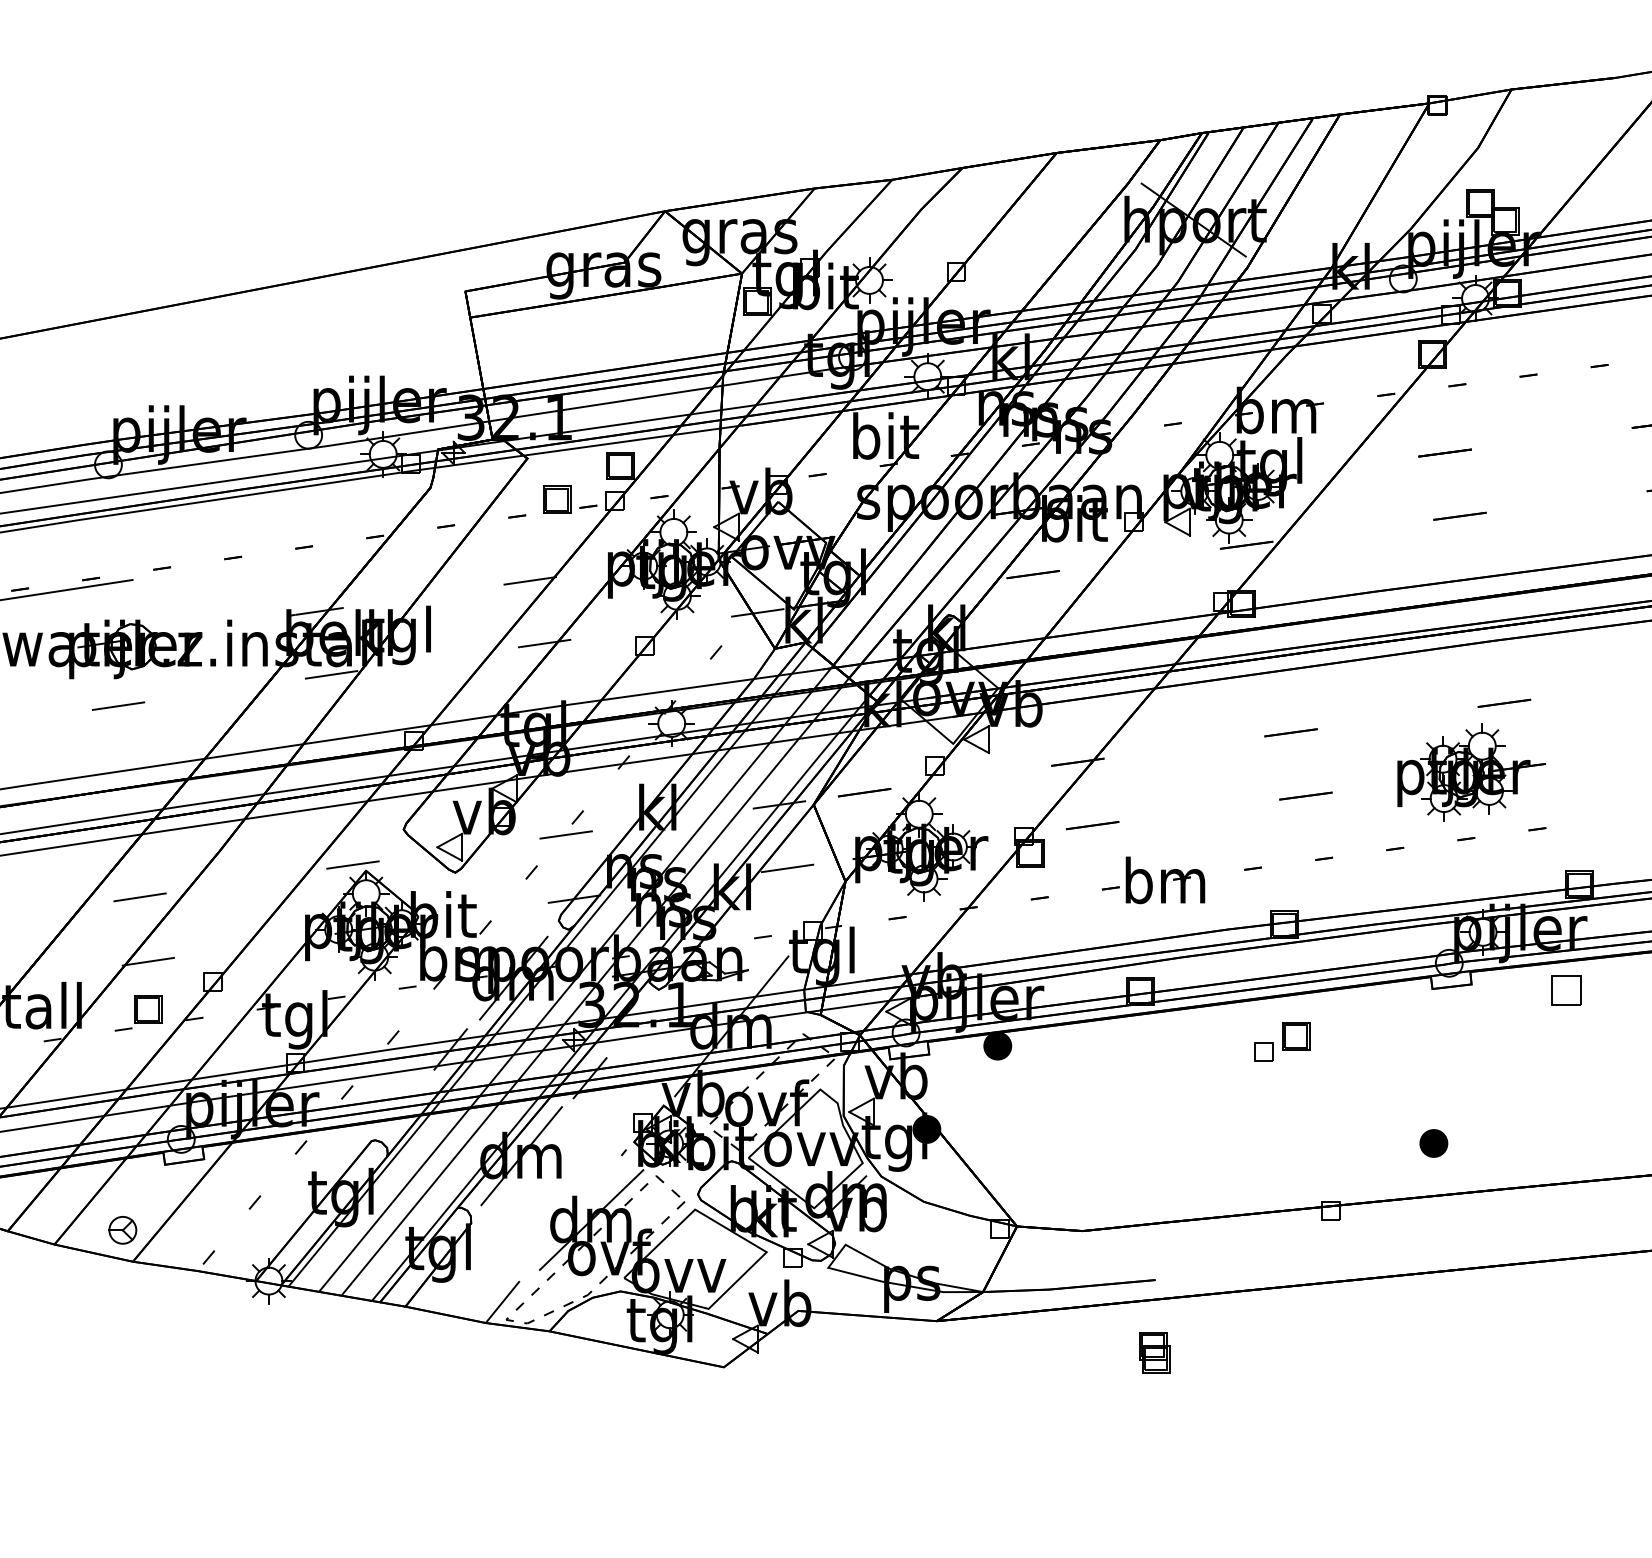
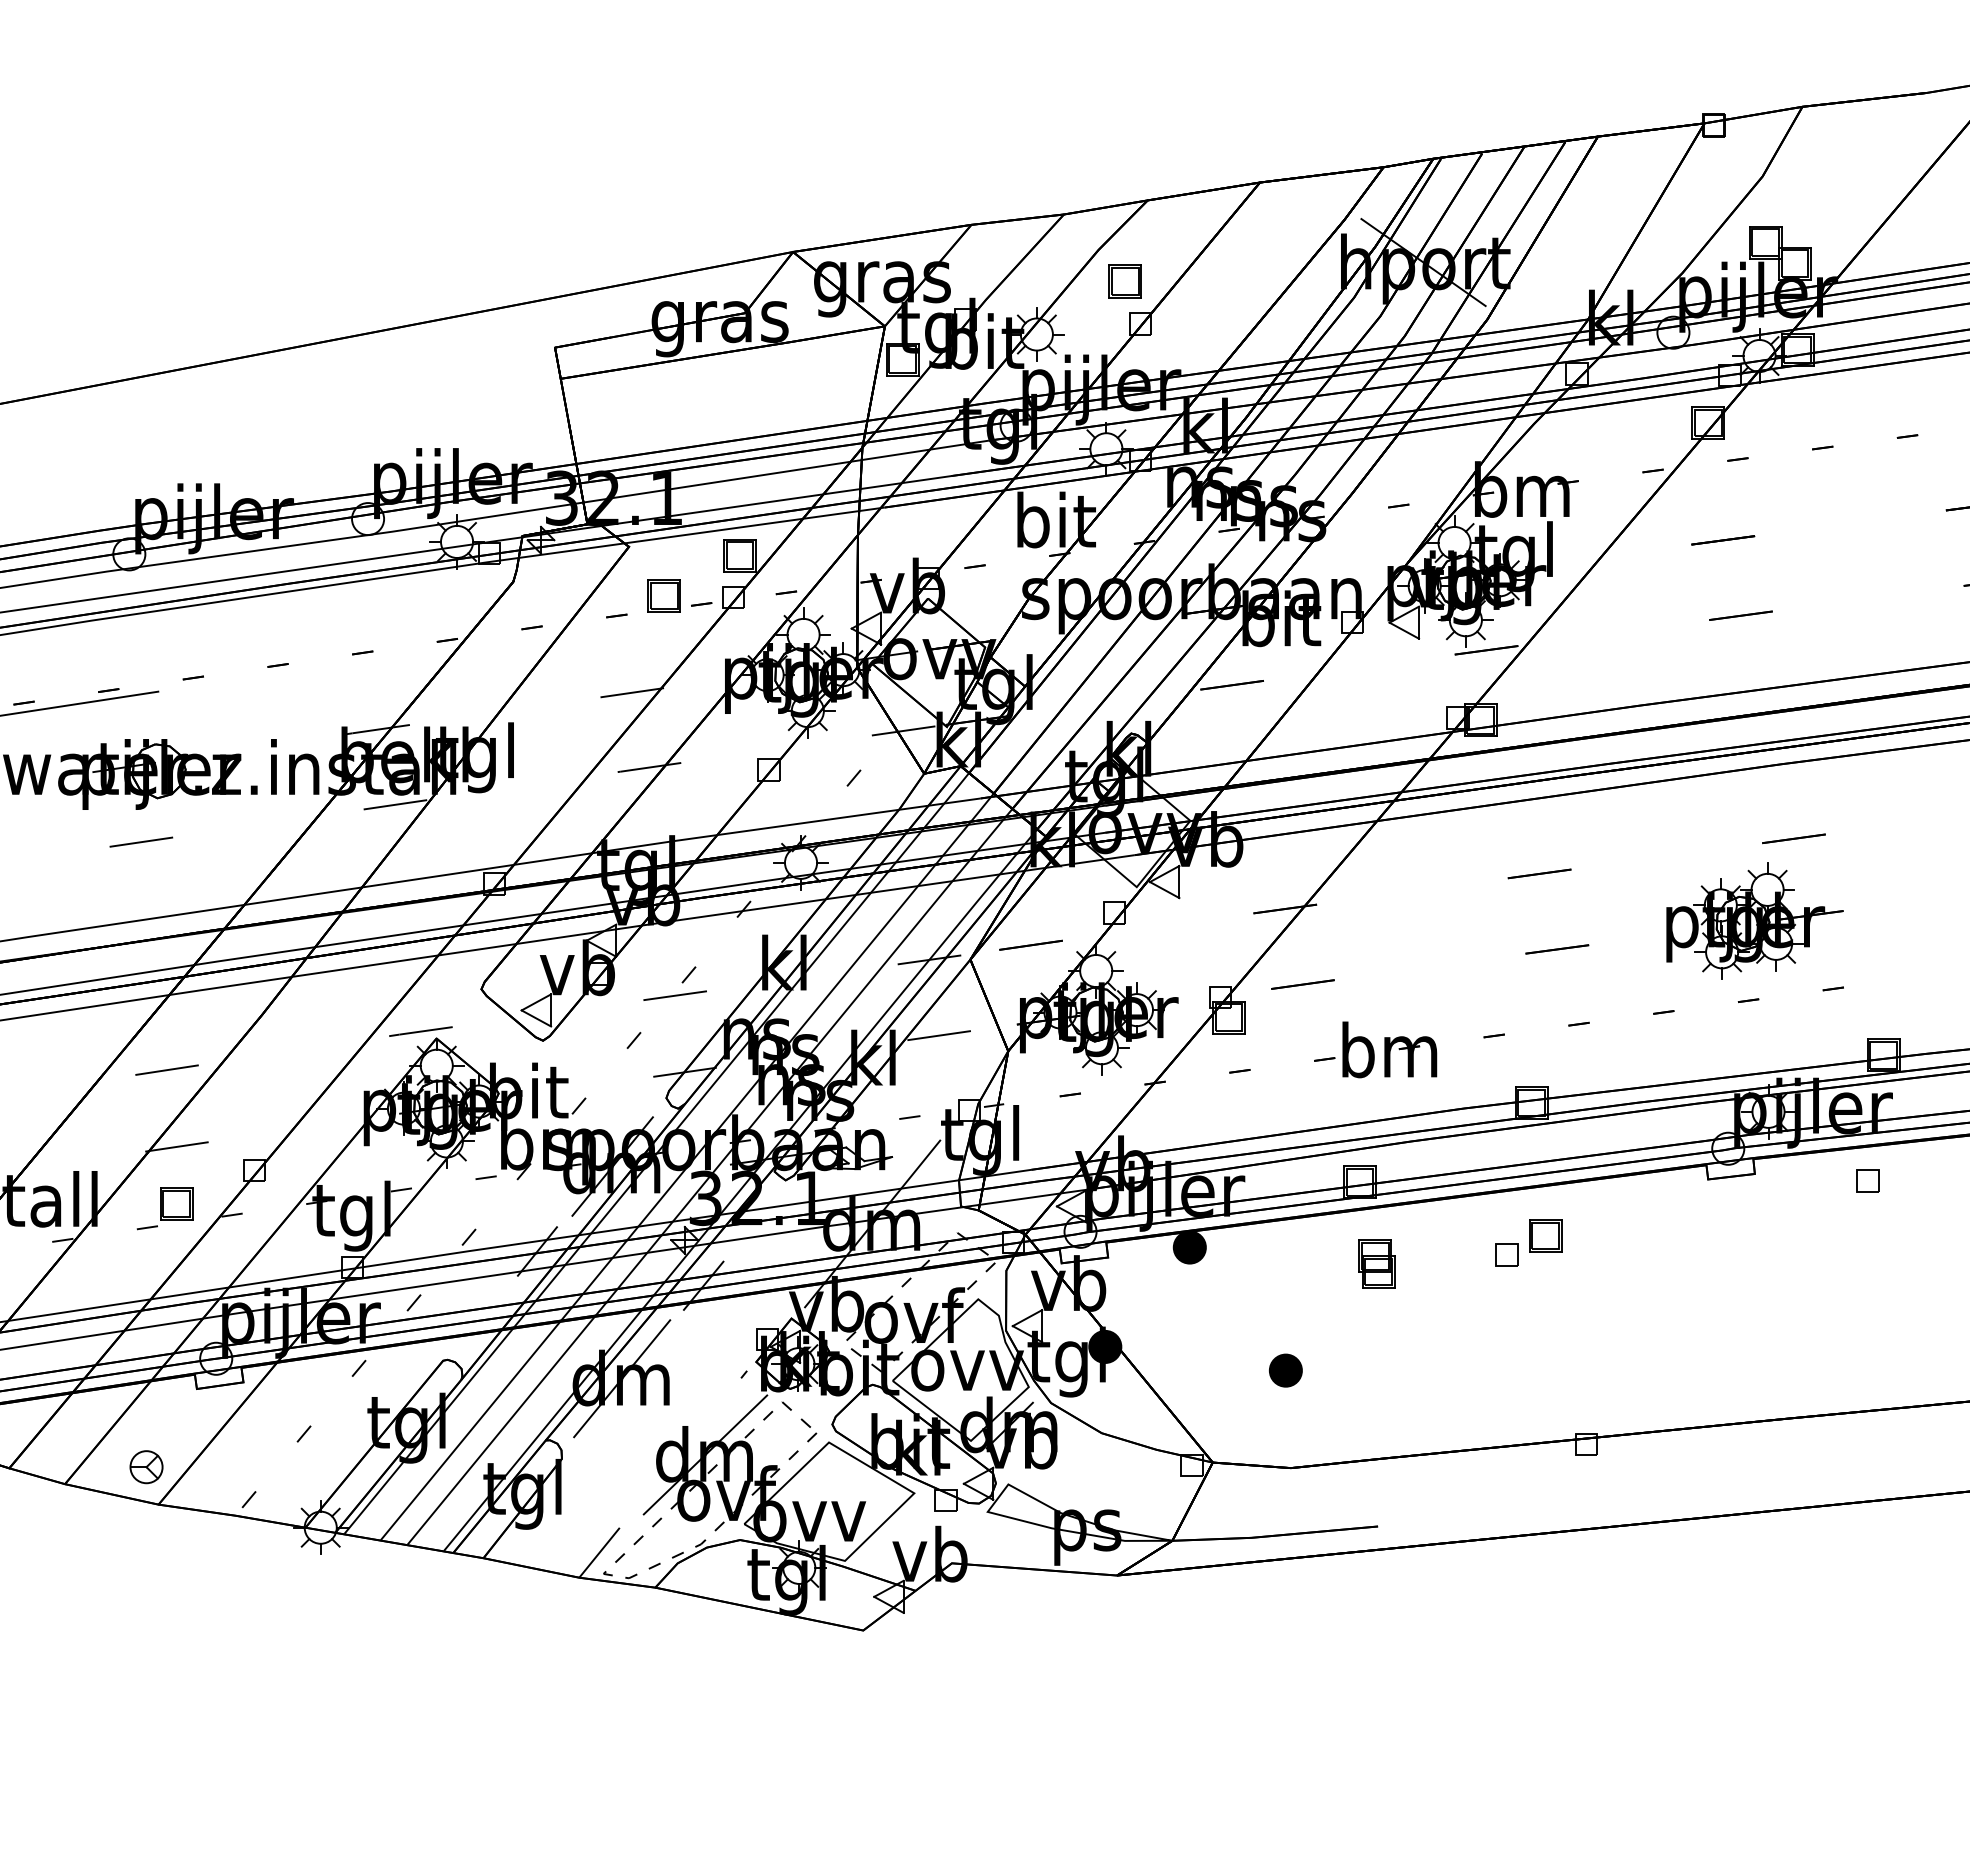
part: (942, 236) -> (1124, 281), added
part: (1566, 989) -> (1867, 1180), size x0.62
part: (1433, 1143) -> (1285, 1370), moved
part: (1154, 1352) -> (1376, 1263), moved

